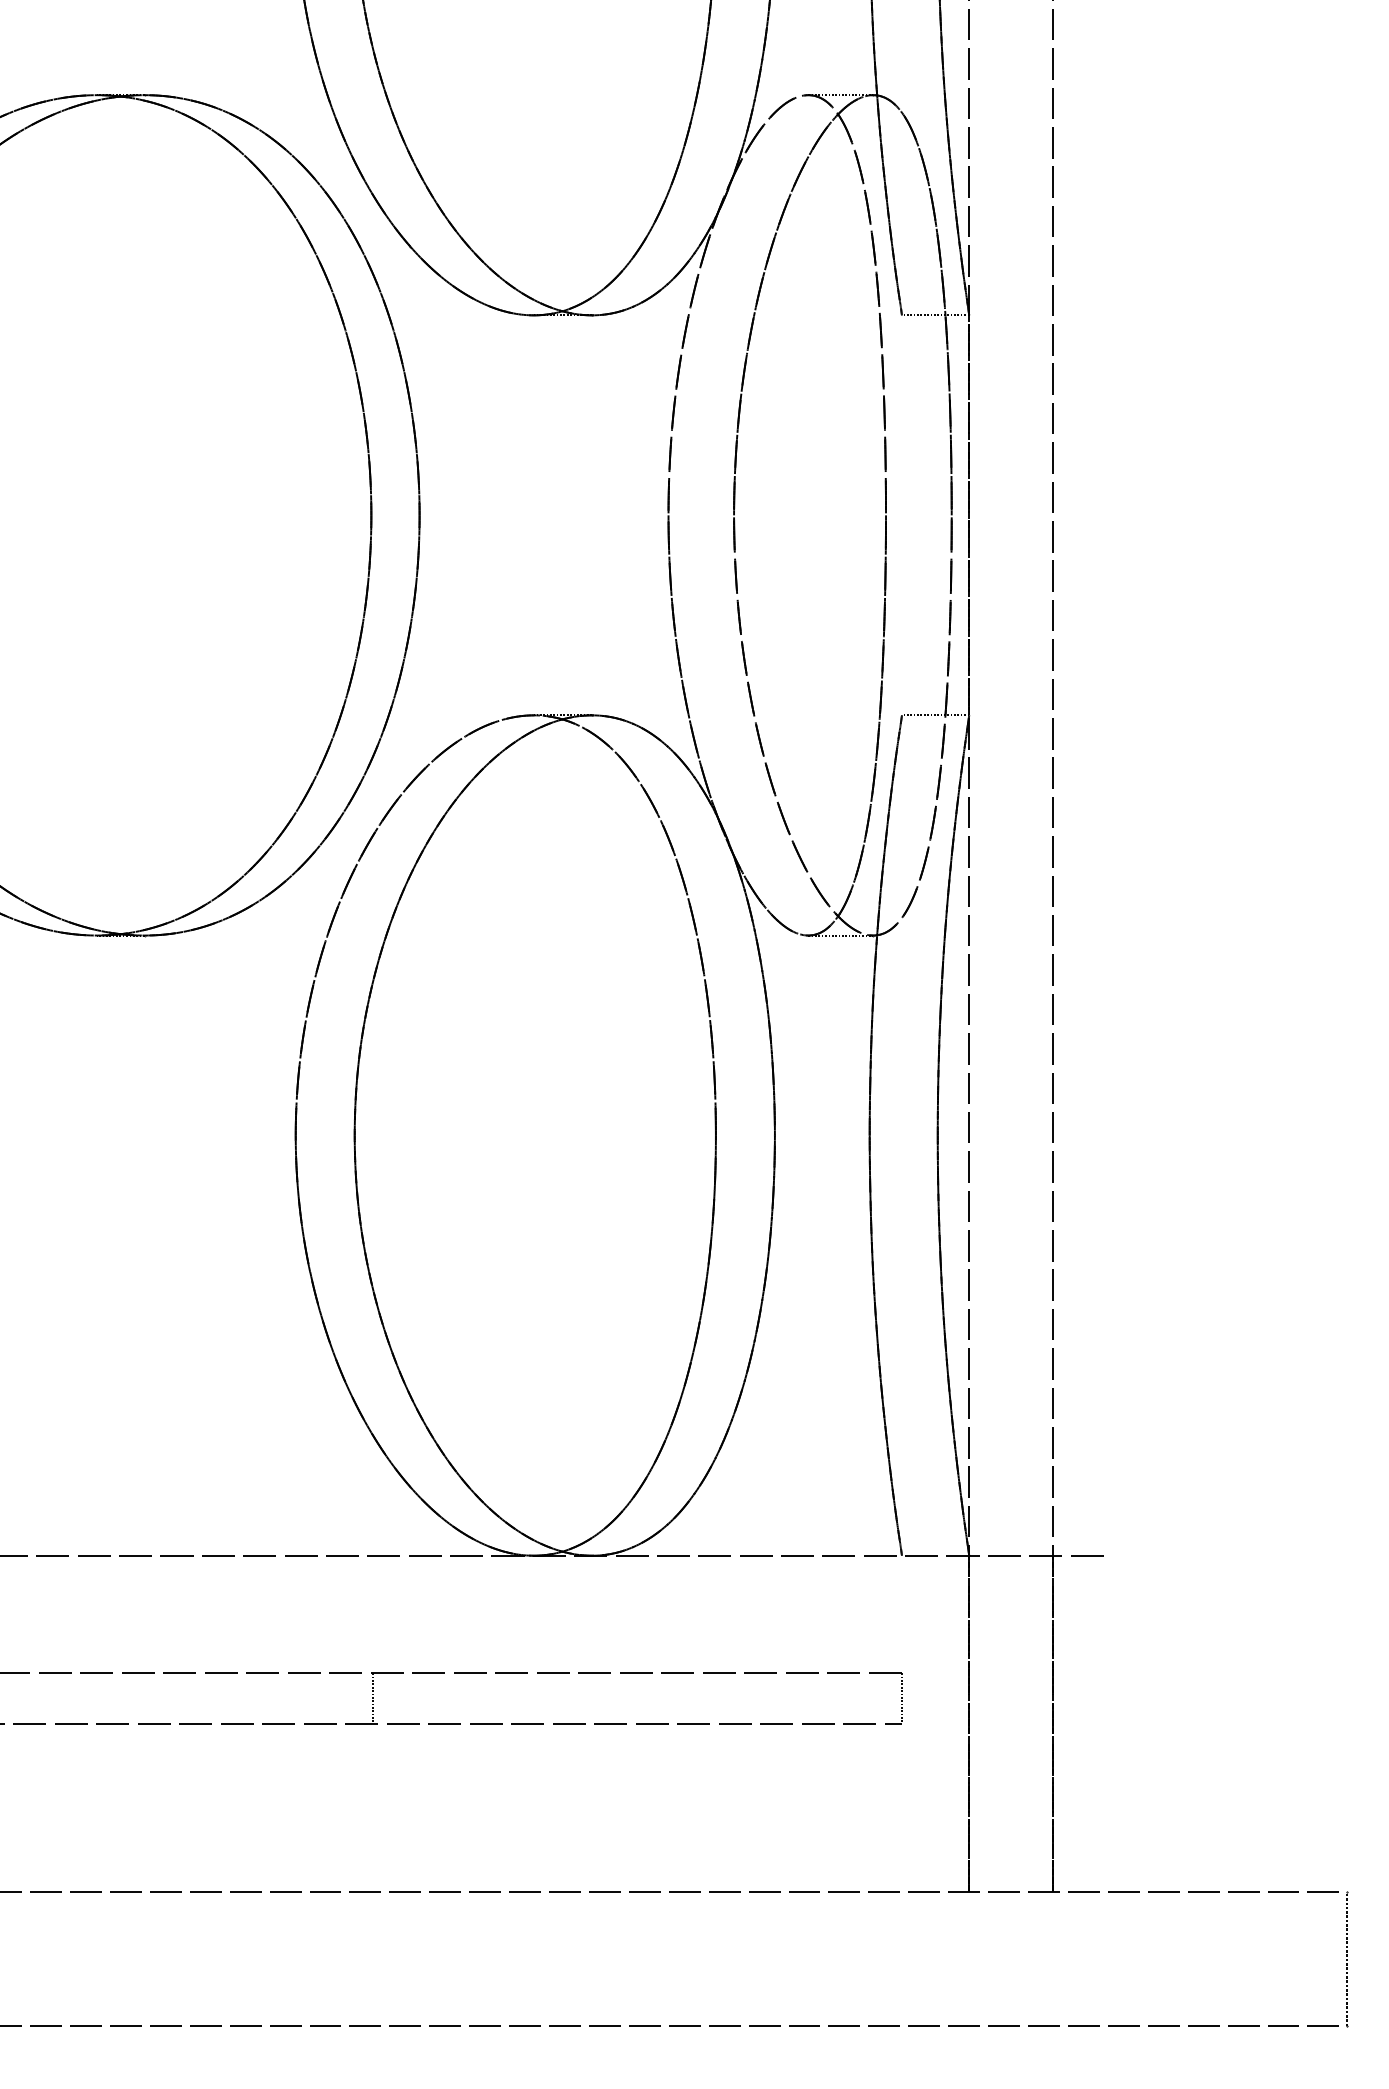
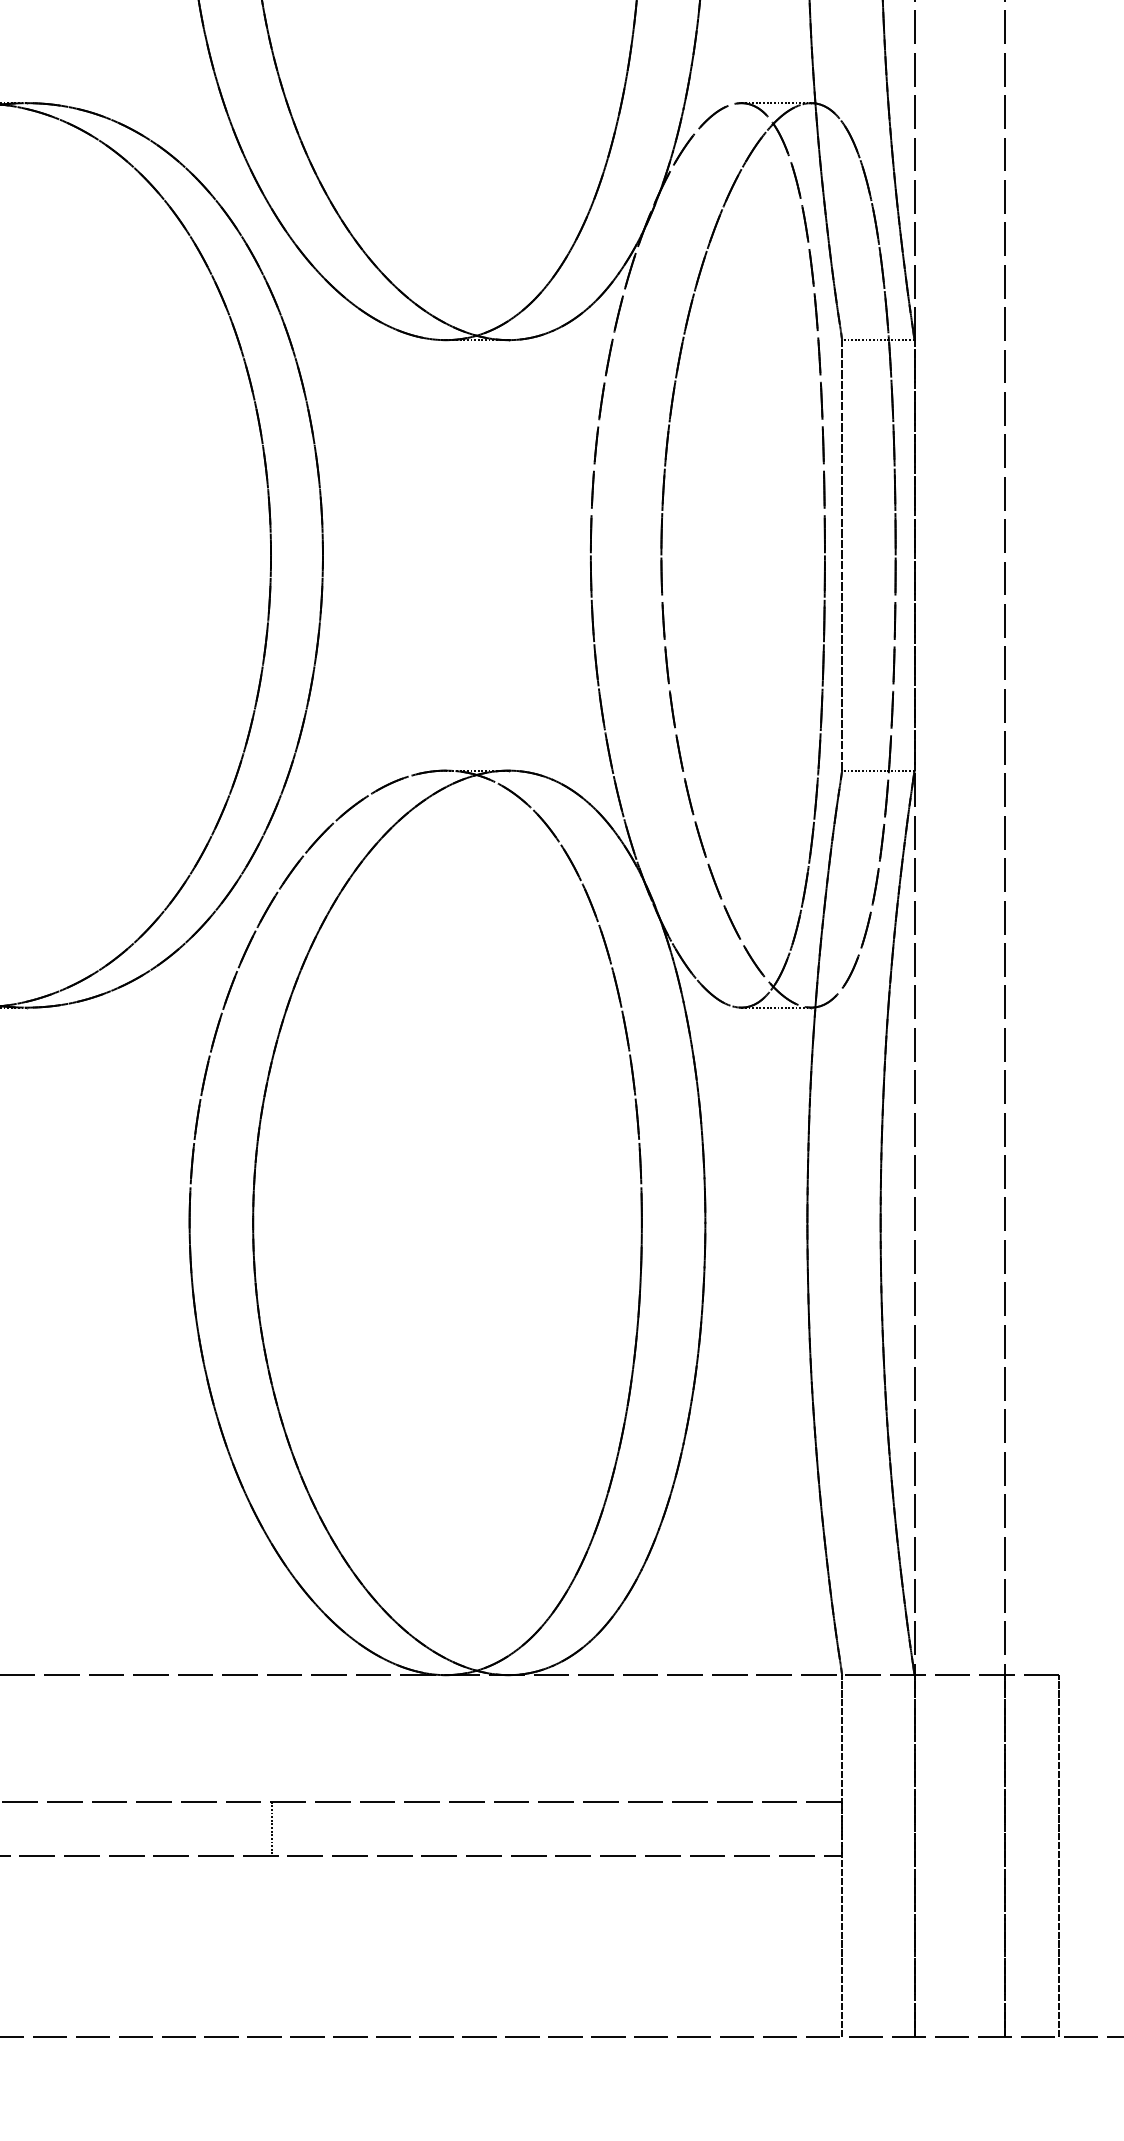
line: (901, 515) -> (841, 555), added
line: (901, 1723) -> (841, 1855), added
line: (1103, 1723) -> (1059, 1855), added

